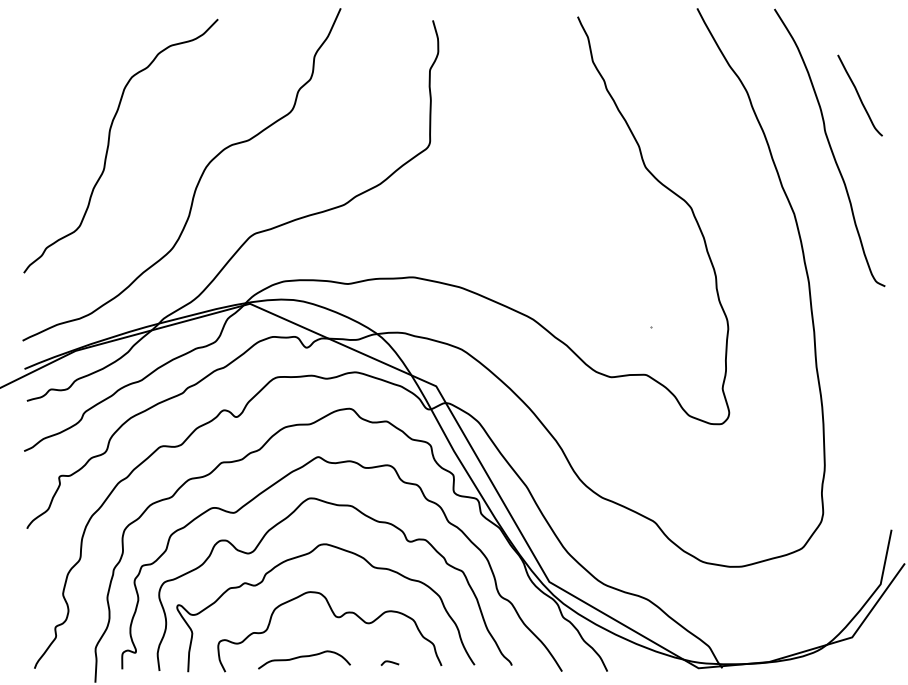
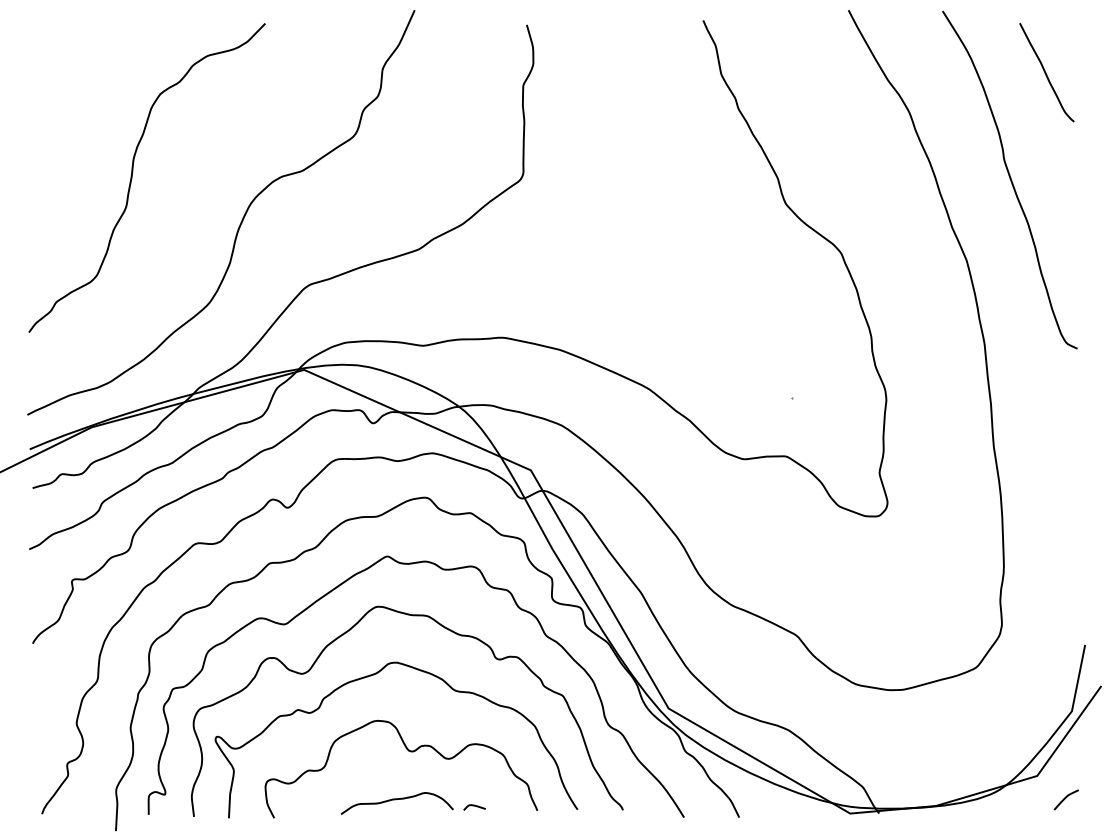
curve: (859, 95) -> (1046, 72), moved
curve: (875, 656) -> (1065, 799), added
curve: (304, 657) -> (397, 800), moved

